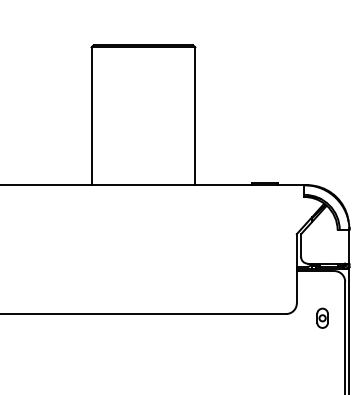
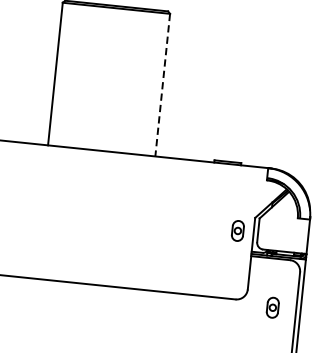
line: (195, 116) -> (162, 85), solid -> dashed
part: (281, 247) -> (237, 230), added

